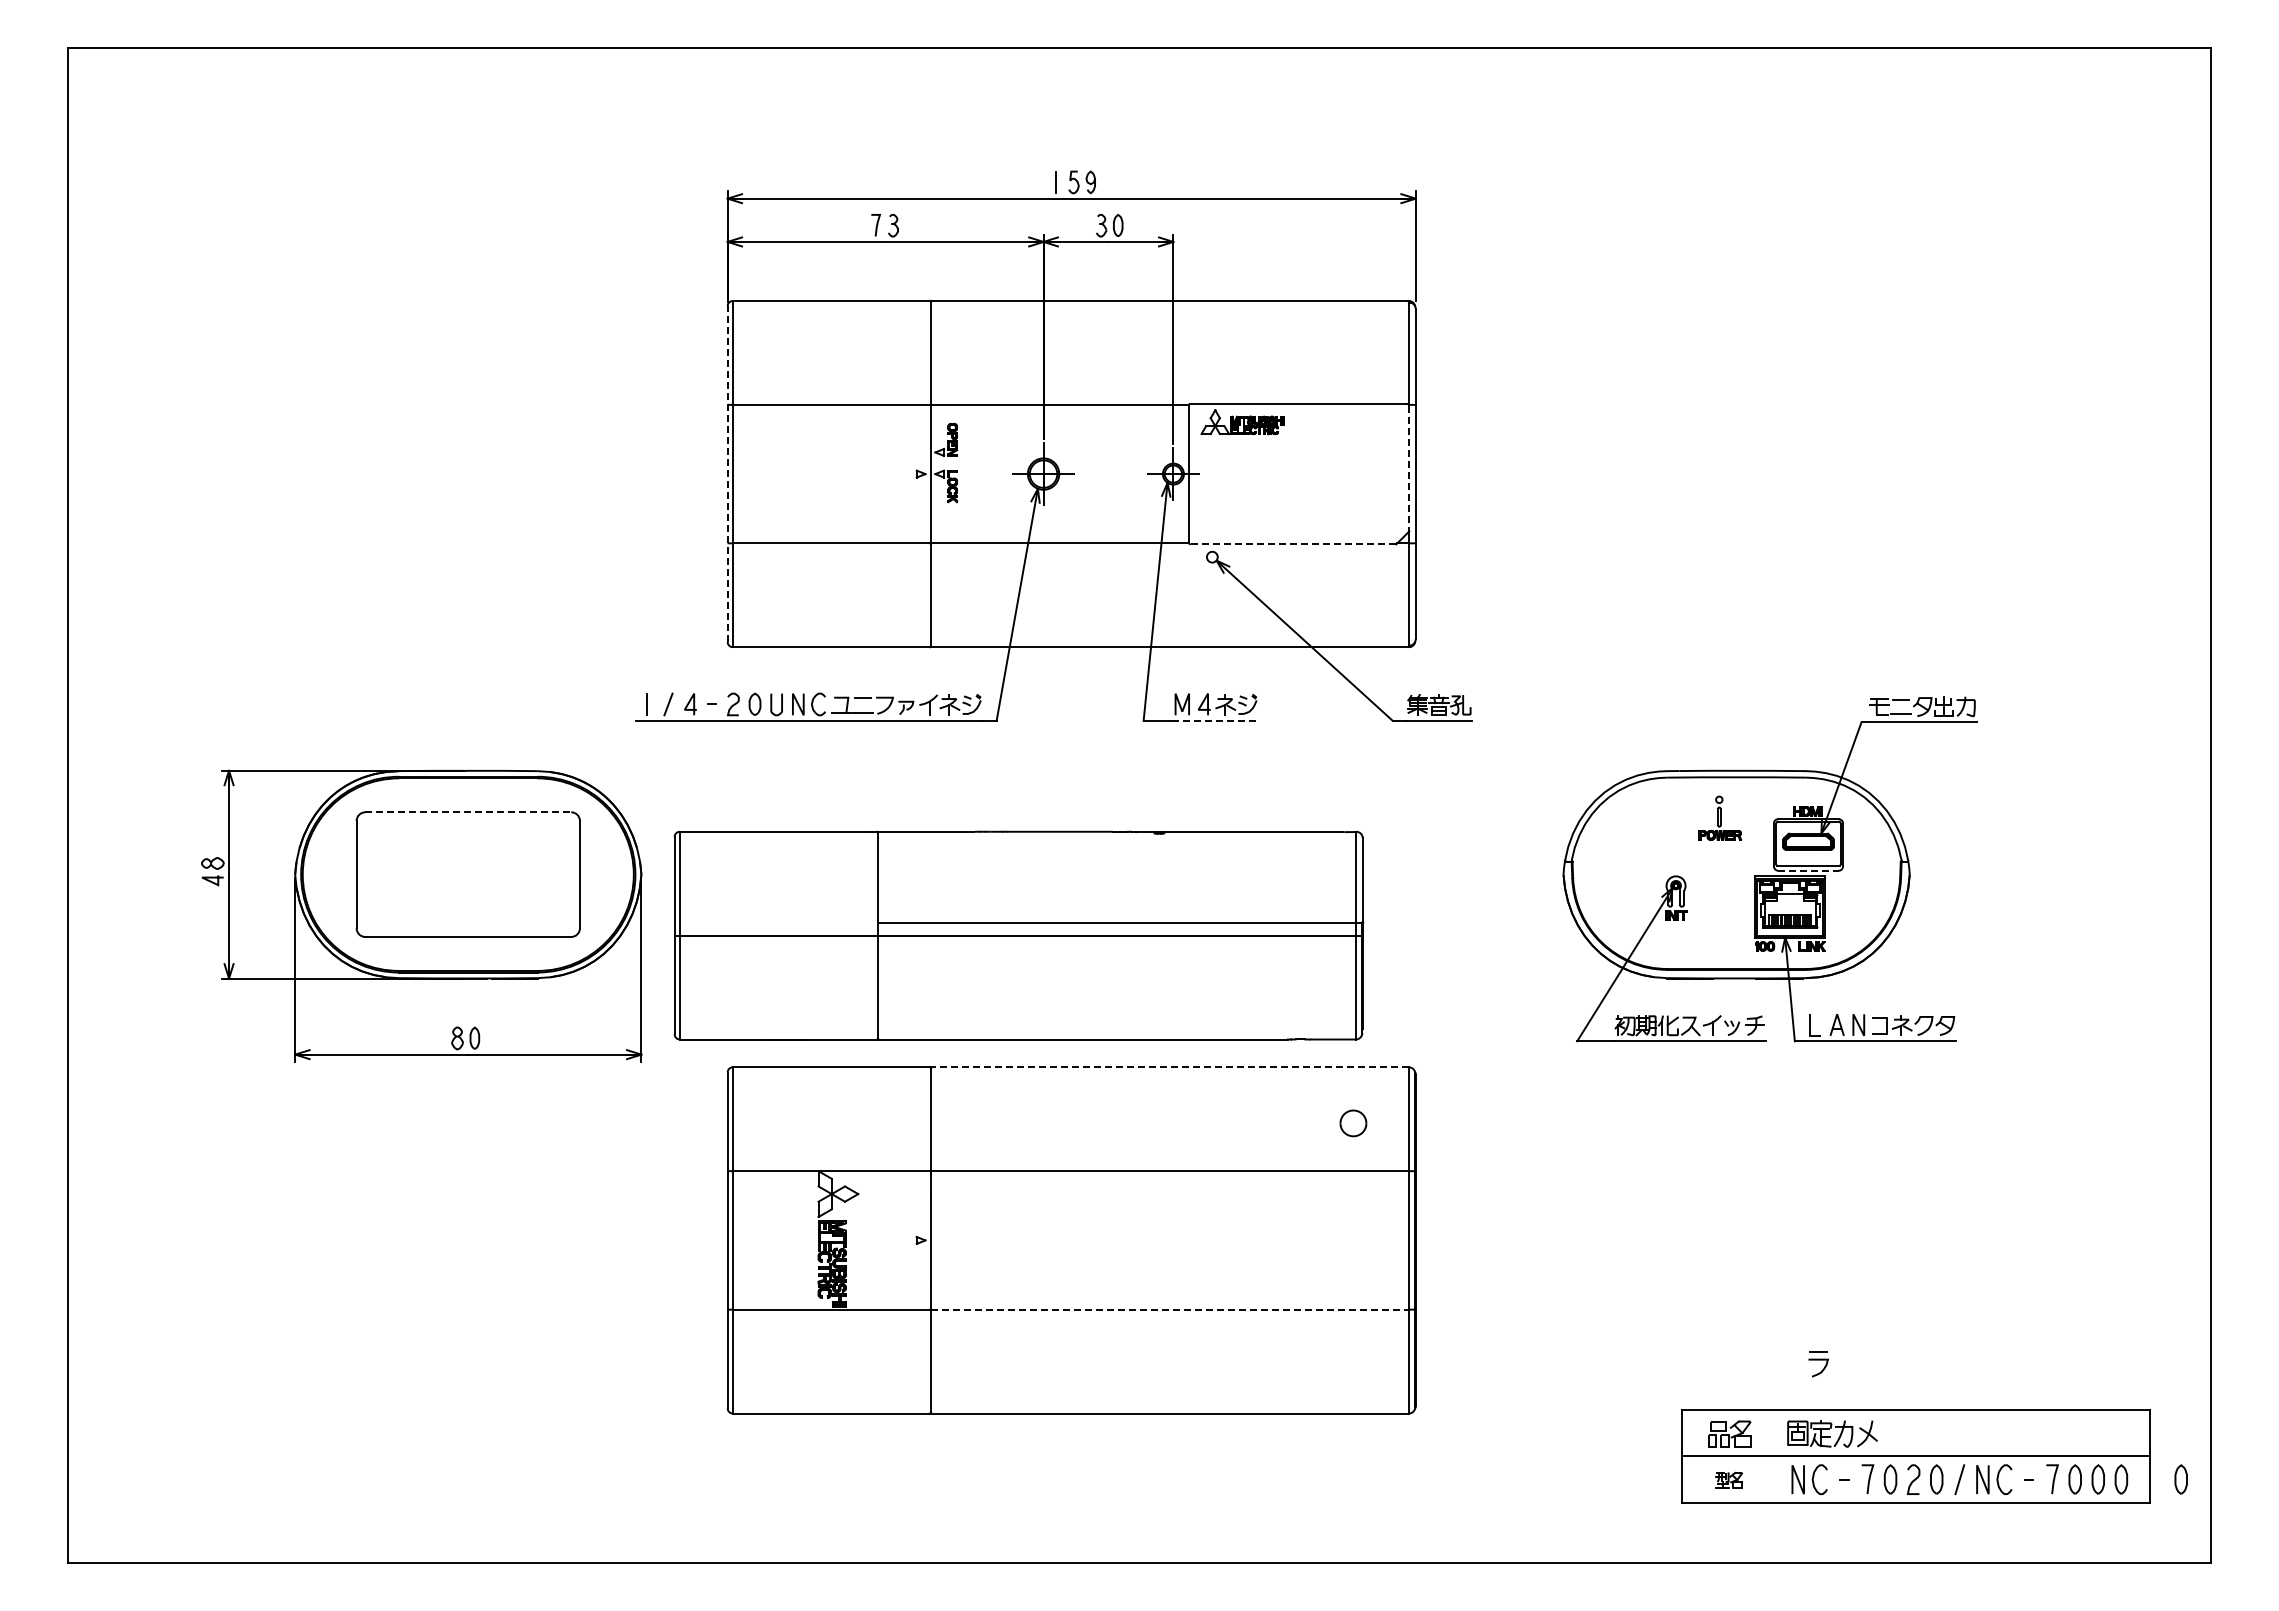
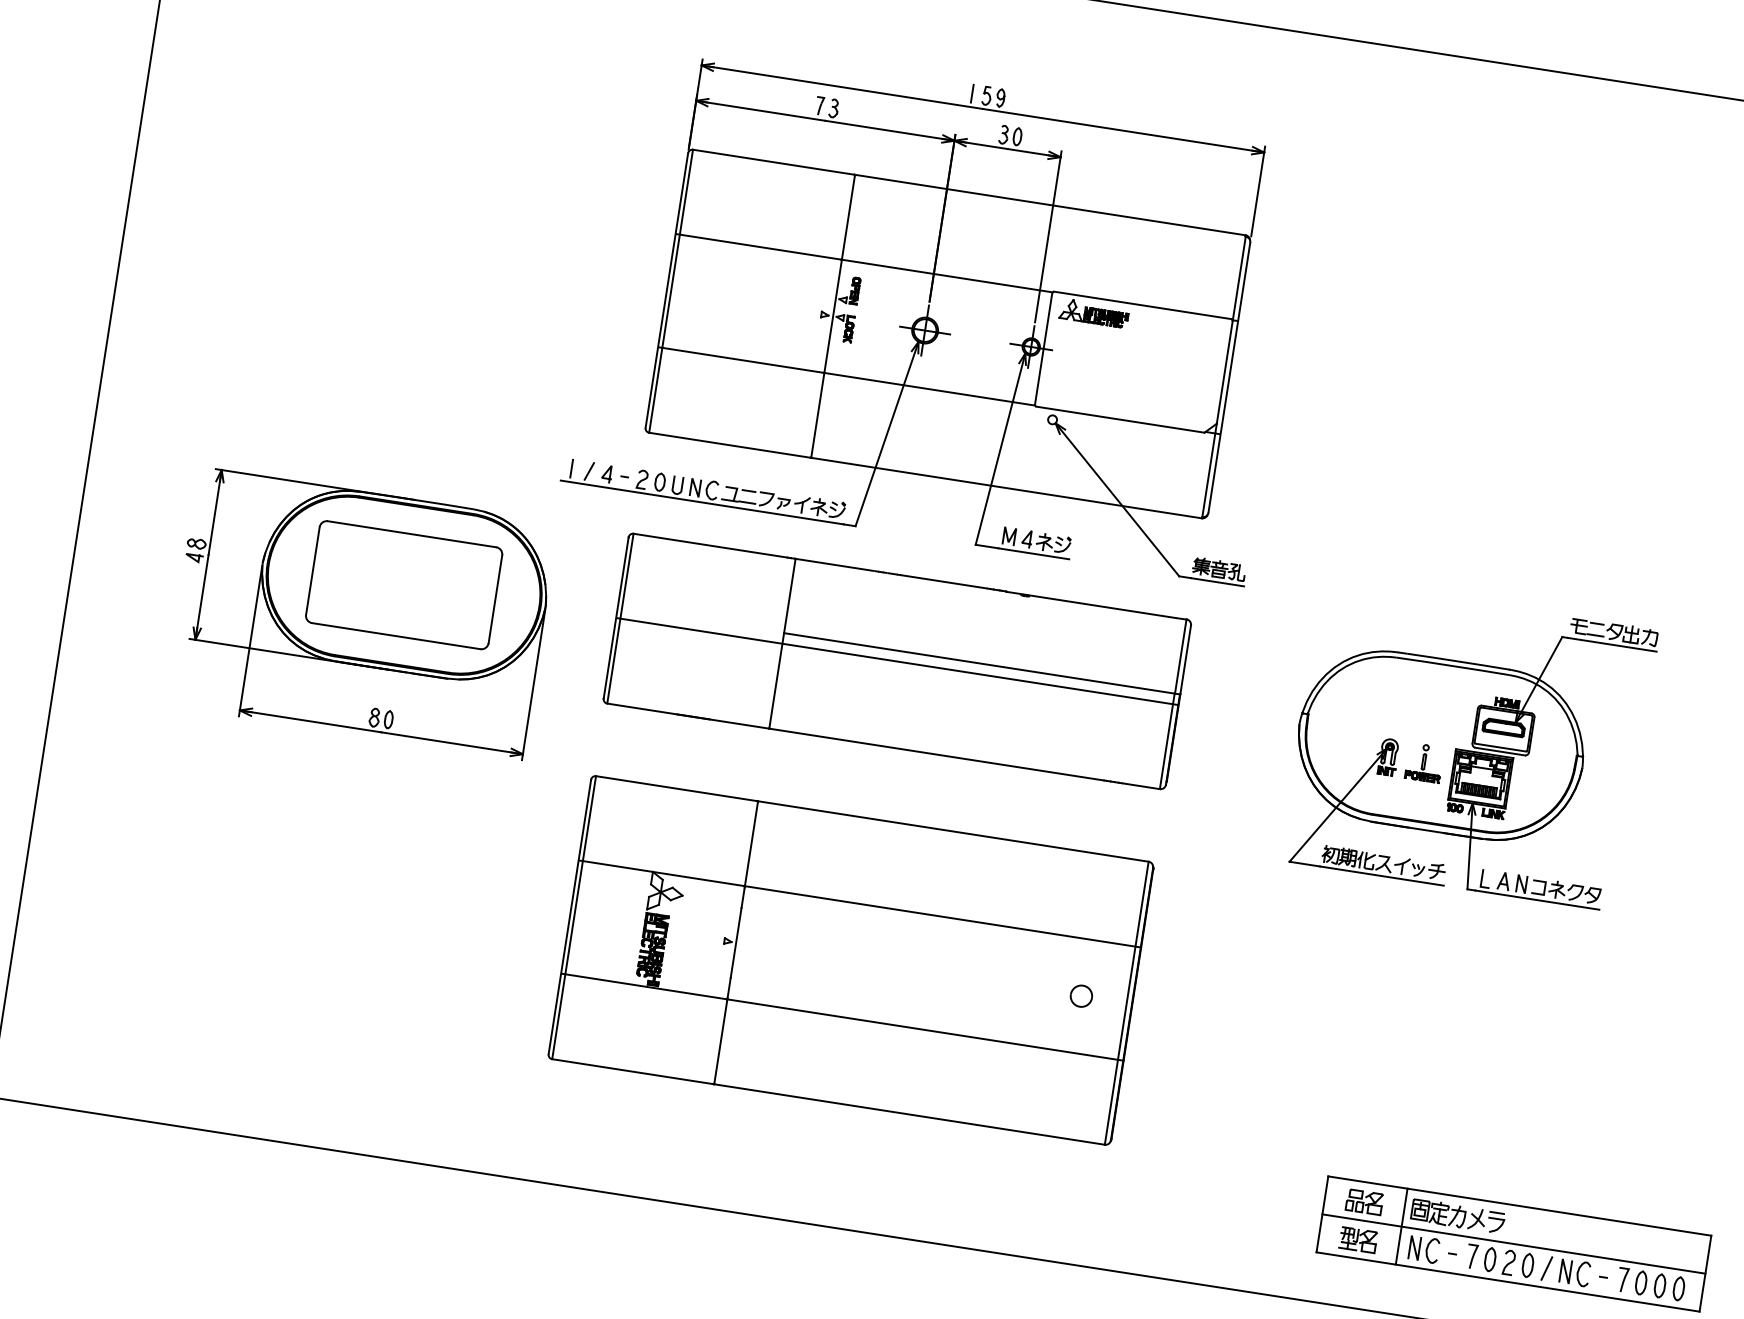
line: (1409, 468) -> (1224, 372), dashed -> solid
line: (727, 474) -> (666, 290), dashed -> solid
line: (1293, 544) -> (1120, 419), dashed -> solid
line: (1215, 720) -> (1034, 553), dashed -> solid
line: (468, 812) -> (412, 534), dashed -> solid
part: (1719, 817) -> (1424, 762), moved
line: (1808, 870) -> (1500, 751), dashed -> solid
part: (1018, 935) -> (897, 661), moved
line: (1169, 1067) -> (952, 831), dashed -> solid
part: (1353, 1123) -> (1081, 996), moved
line: (1169, 1309) -> (922, 1029), dashed -> solid
part: (1818, 1364) -> (1495, 1222), moved
line: (1778, 1456) -> (1401, 1226), added
part: (2180, 1479) -> (1727, 1296), removed
part: (1729, 1480) -> (1358, 1240), size x1.67

